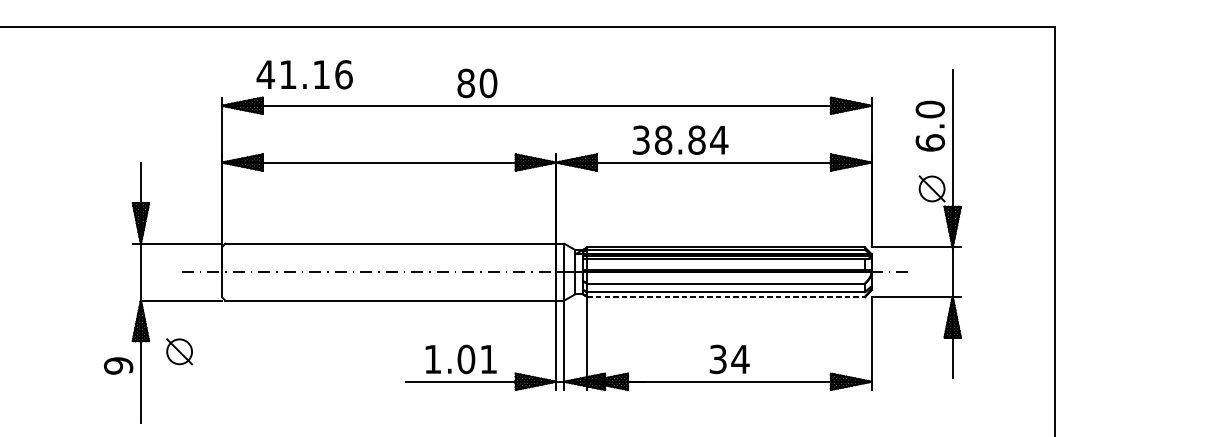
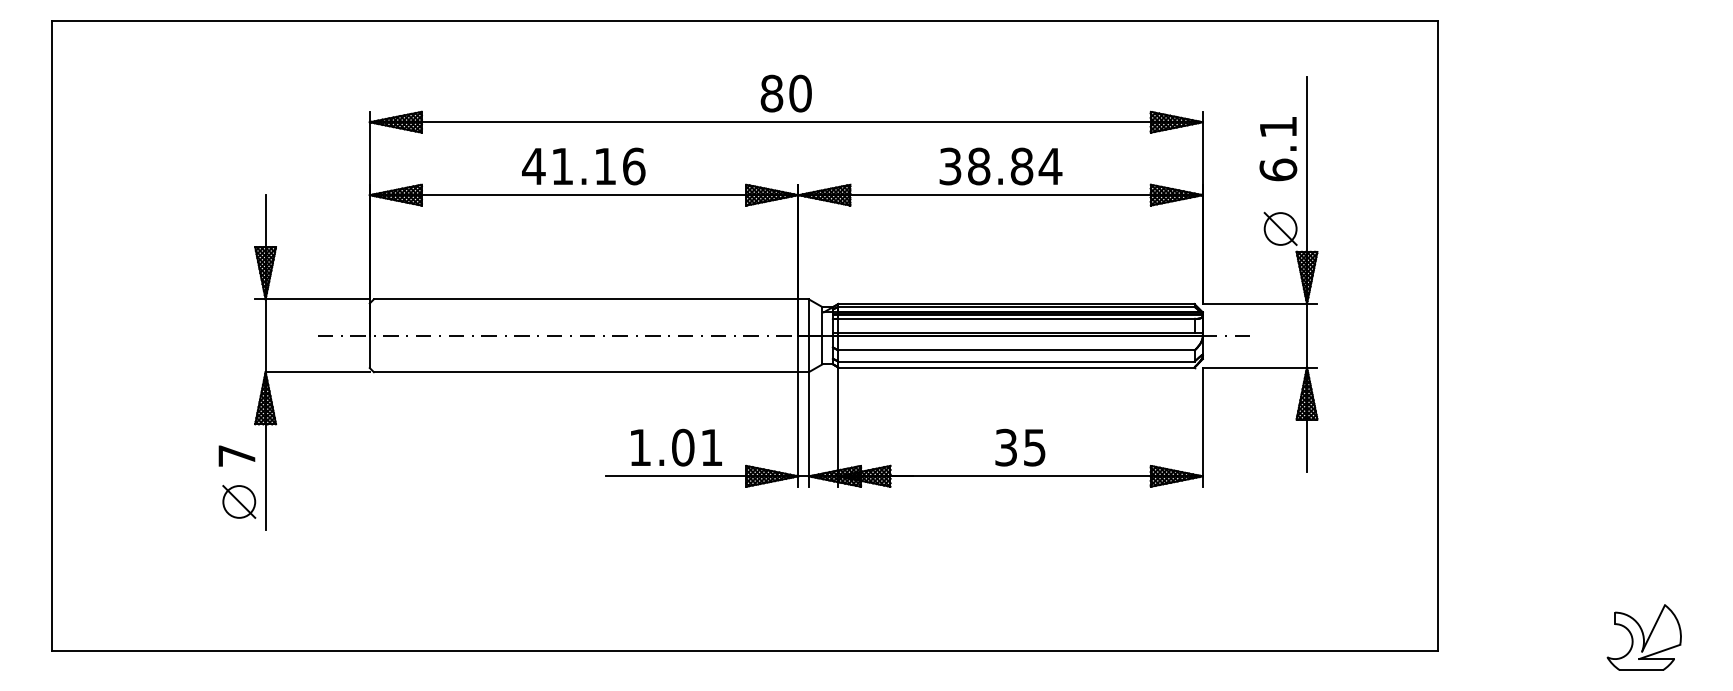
text: (304, 74) -> (583, 166), moved
text: (476, 83) -> (785, 93), moved
text: (930, 109) -> (1278, 126), 6.0 -> 6.1
text: (680, 140) -> (1000, 166), moved
line: (726, 296) -> (1016, 367), dashed -> solid
part: (179, 351) -> (239, 501), moved
text: (740, 359) -> (1034, 447), 34 -> 35
text: (118, 365) -> (236, 455), 9 -> 7

